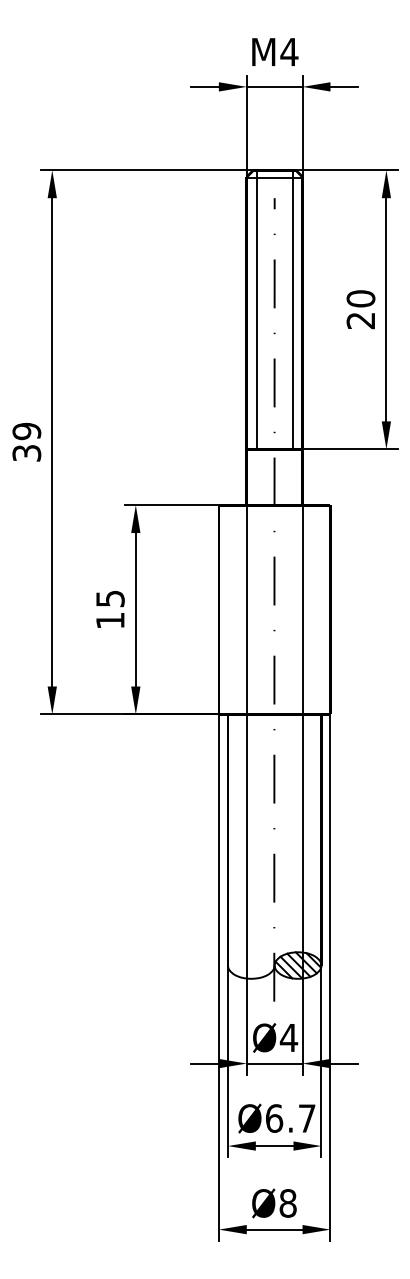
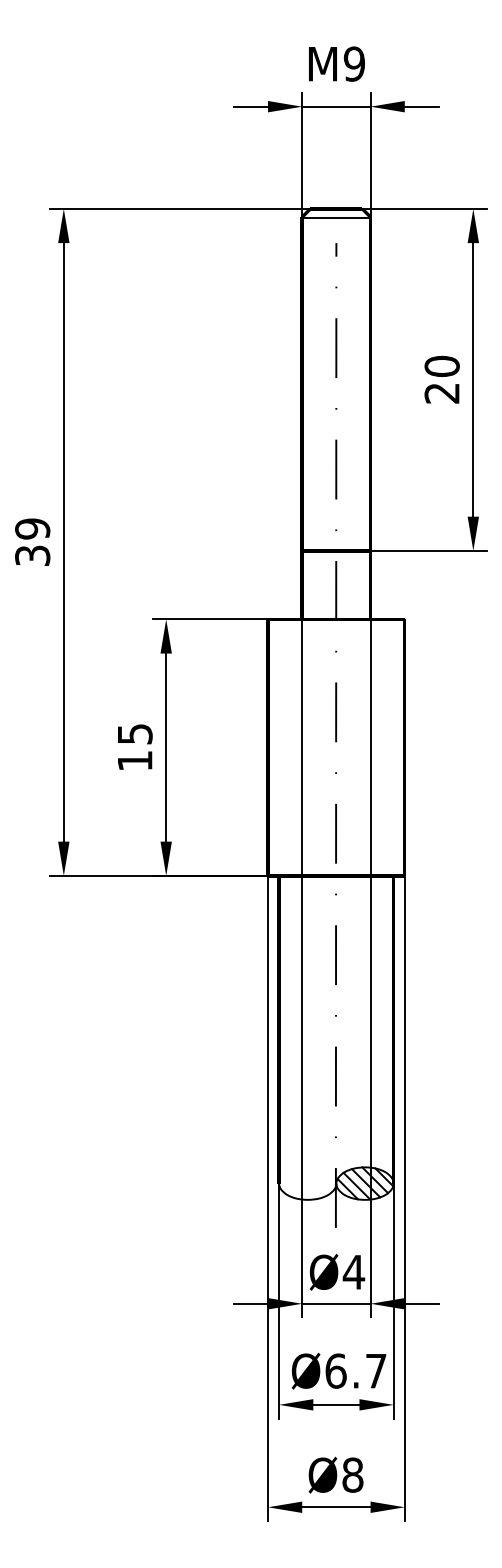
text: (289, 51) -> (354, 63), M4 -> M9
line: (256, 309) -> (314, 379), removed
line: (292, 309) -> (358, 379), removed

